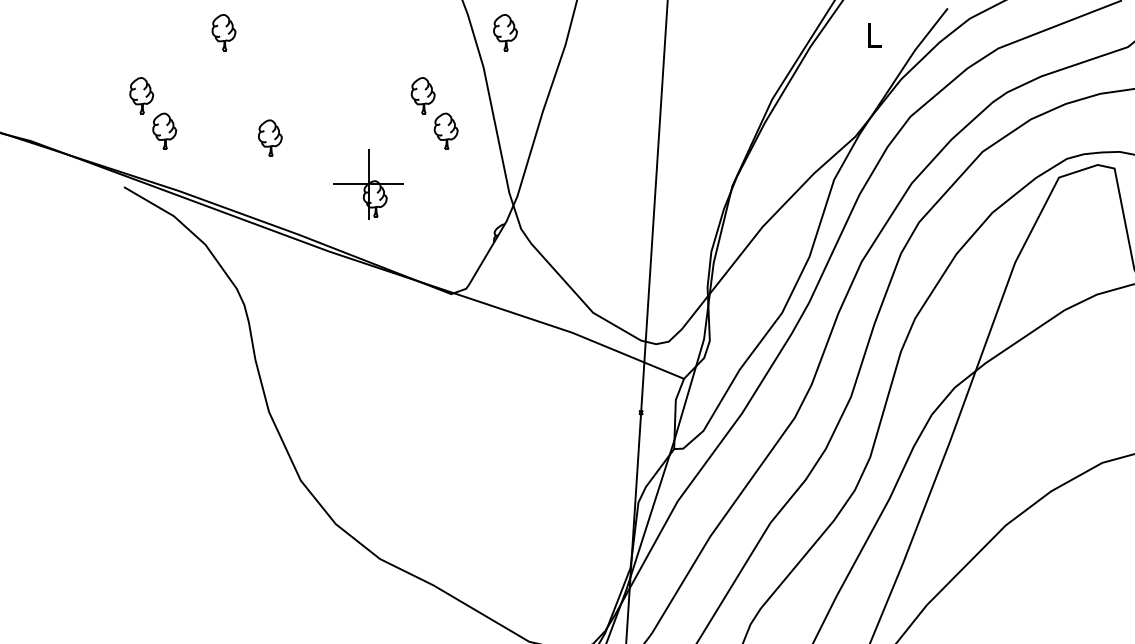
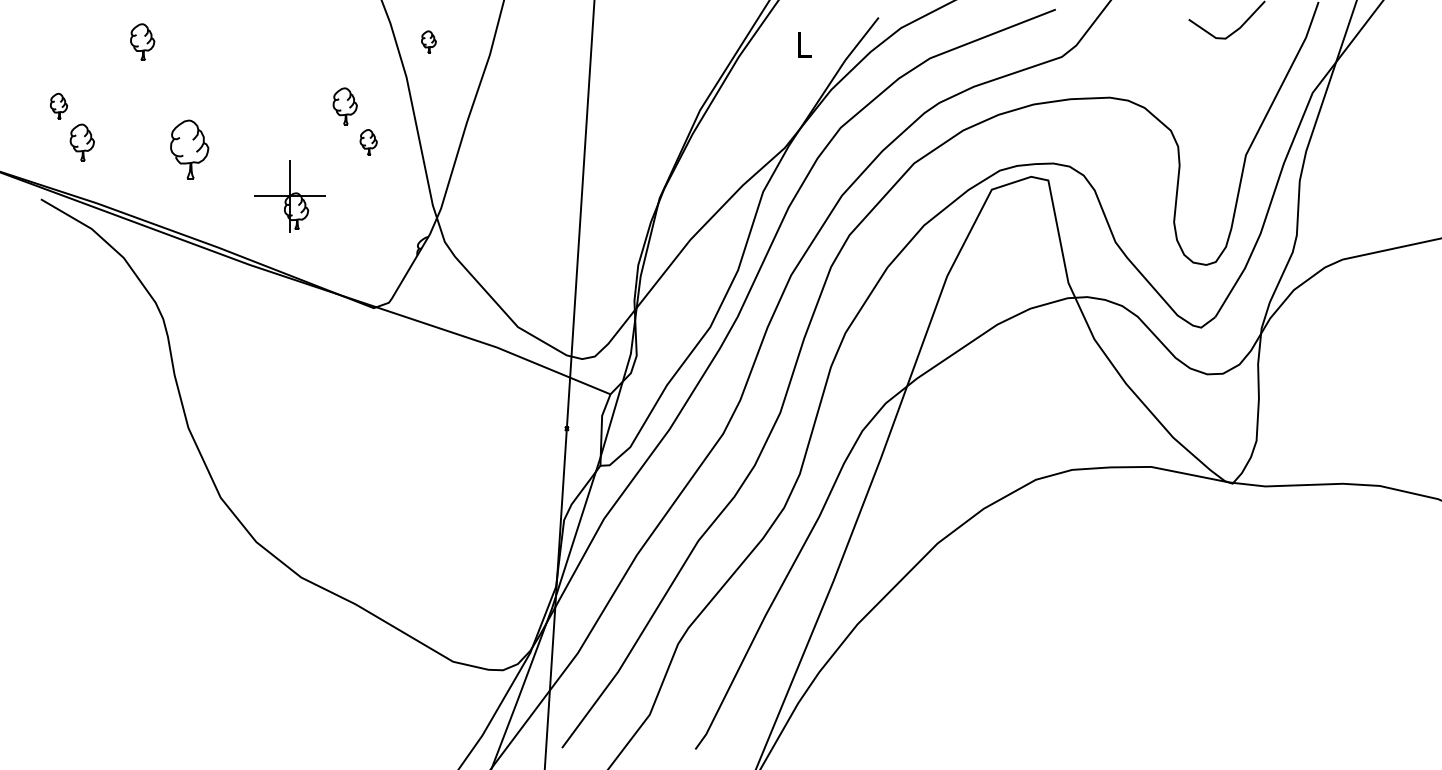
part: (505, 31) -> (428, 41), size x0.6
part: (141, 95) -> (58, 106), size x0.7
part: (446, 131) -> (368, 142), size x0.7
part: (270, 138) -> (189, 149), size x1.6

